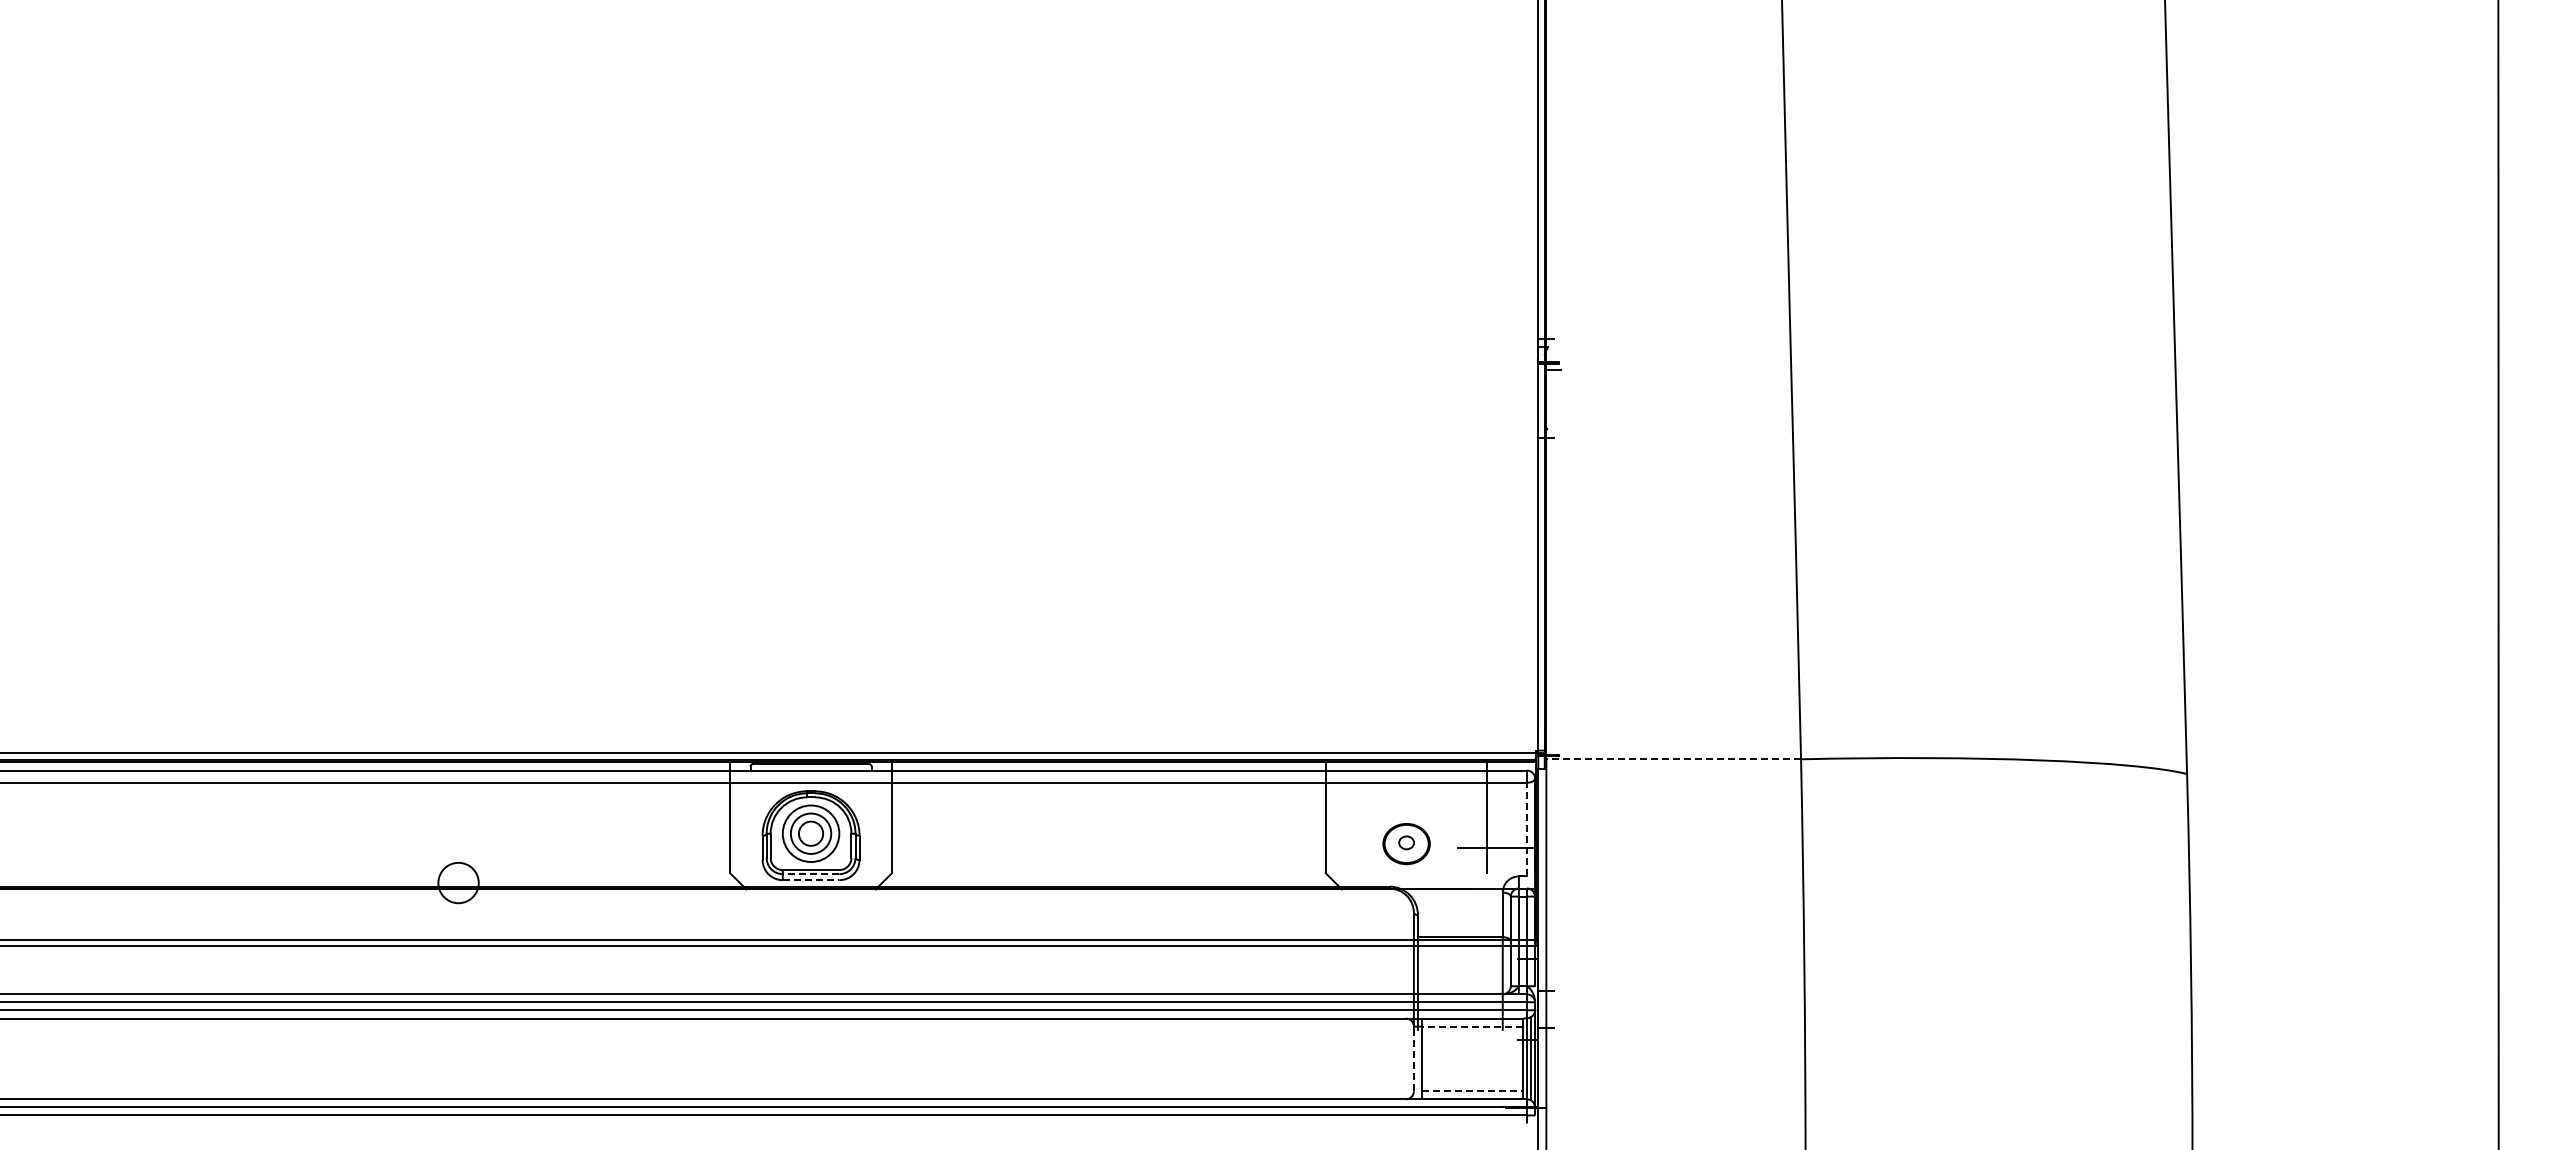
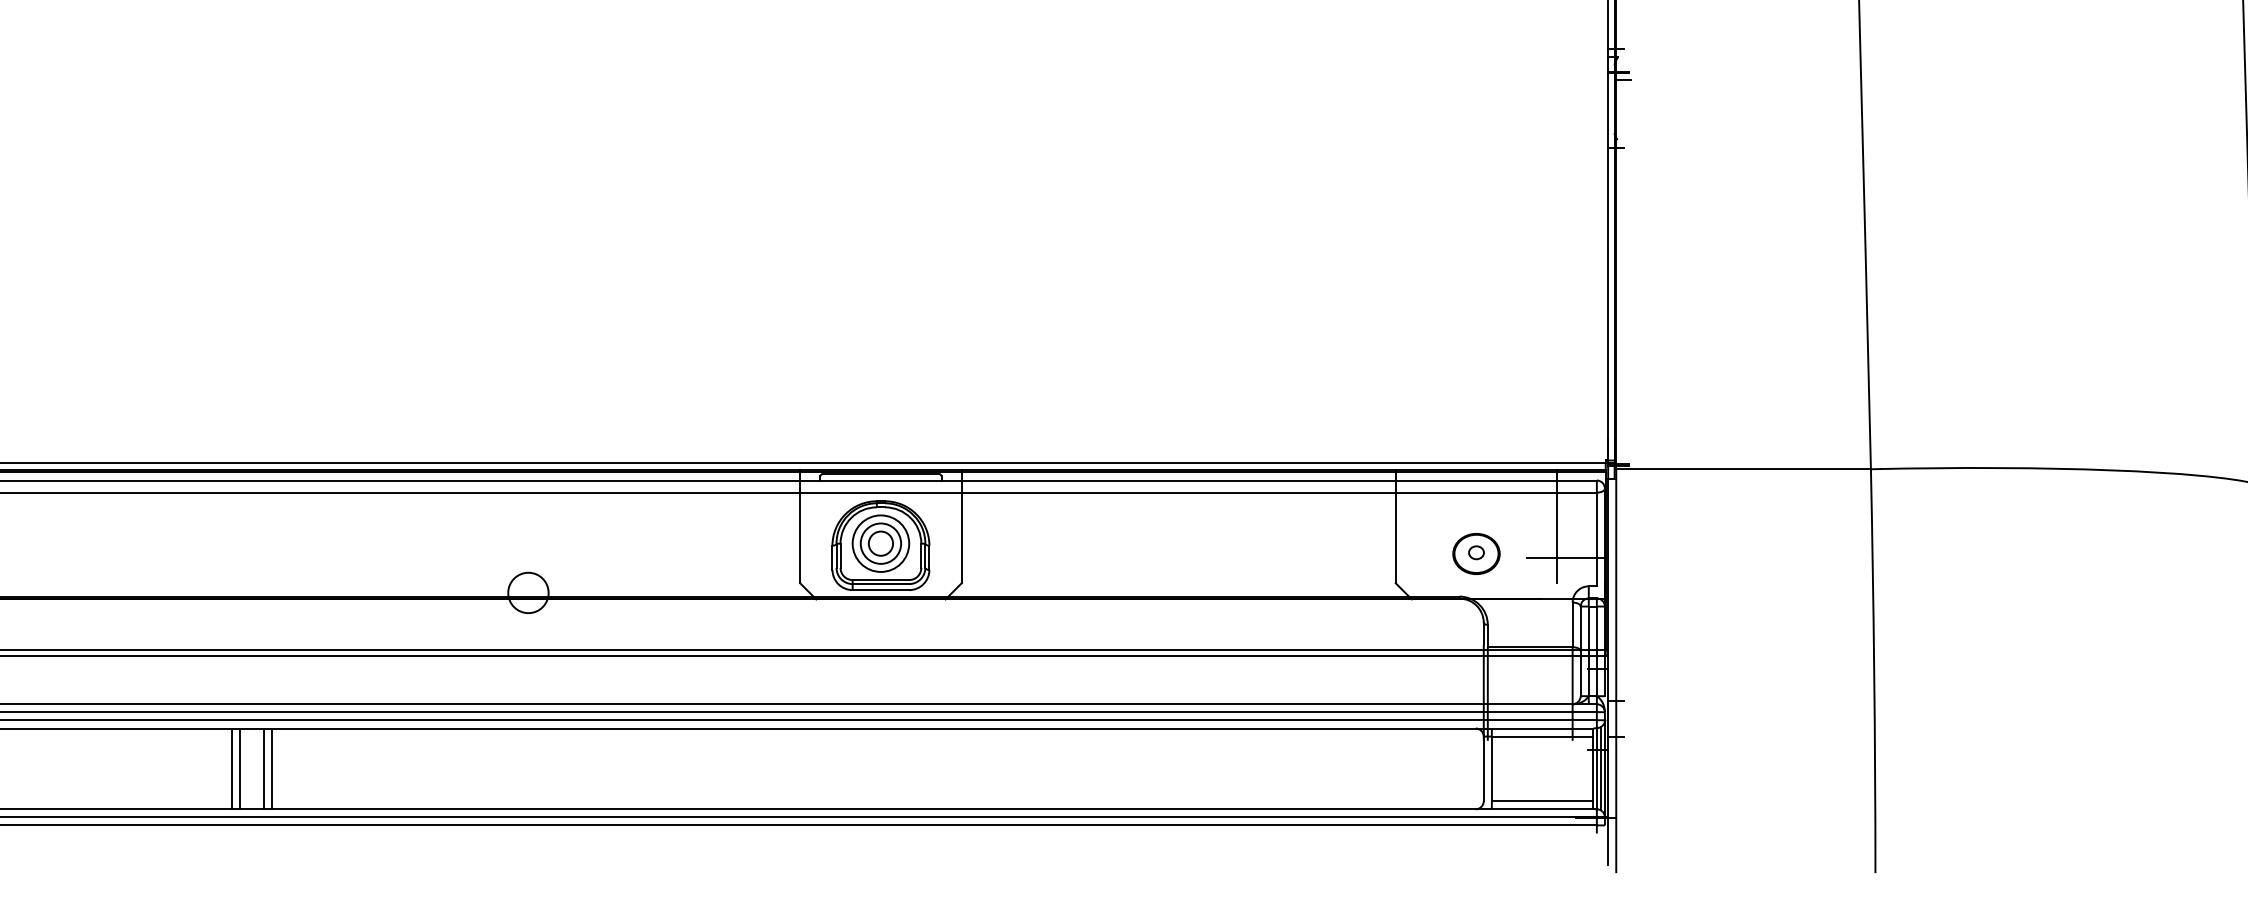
line: (1673, 759) -> (1743, 469), dashed -> solid
line: (1526, 829) -> (1596, 539), dashed -> solid
line: (810, 874) -> (880, 584), dashed -> solid
line: (811, 880) -> (881, 590), dashed -> solid
line: (1471, 1026) -> (1541, 736), dashed -> solid
line: (161, 1058) -> (231, 768), added
line: (169, 1058) -> (239, 768), added
line: (194, 1058) -> (264, 768), added
line: (202, 1058) -> (272, 768), added
line: (1413, 1058) -> (1483, 768), dashed -> solid
line: (1472, 1091) -> (1542, 801), dashed -> solid

